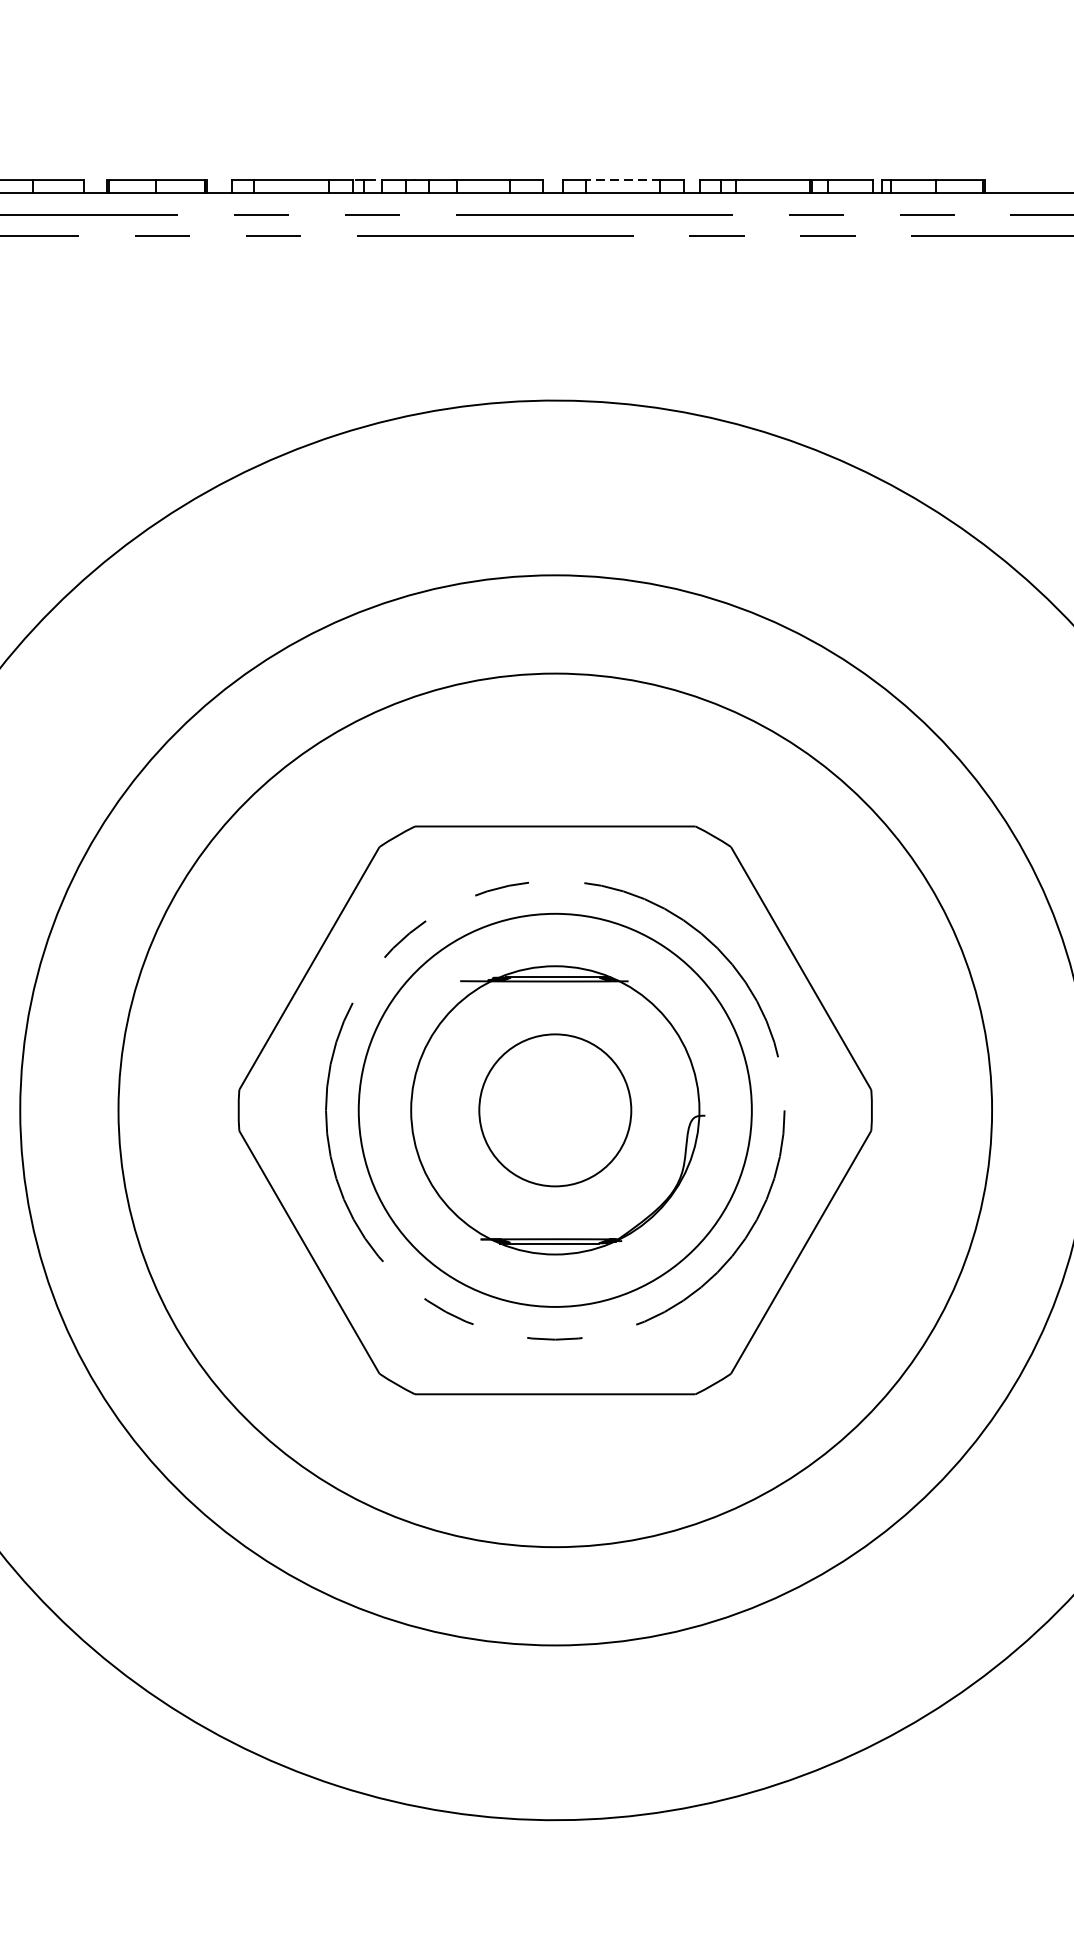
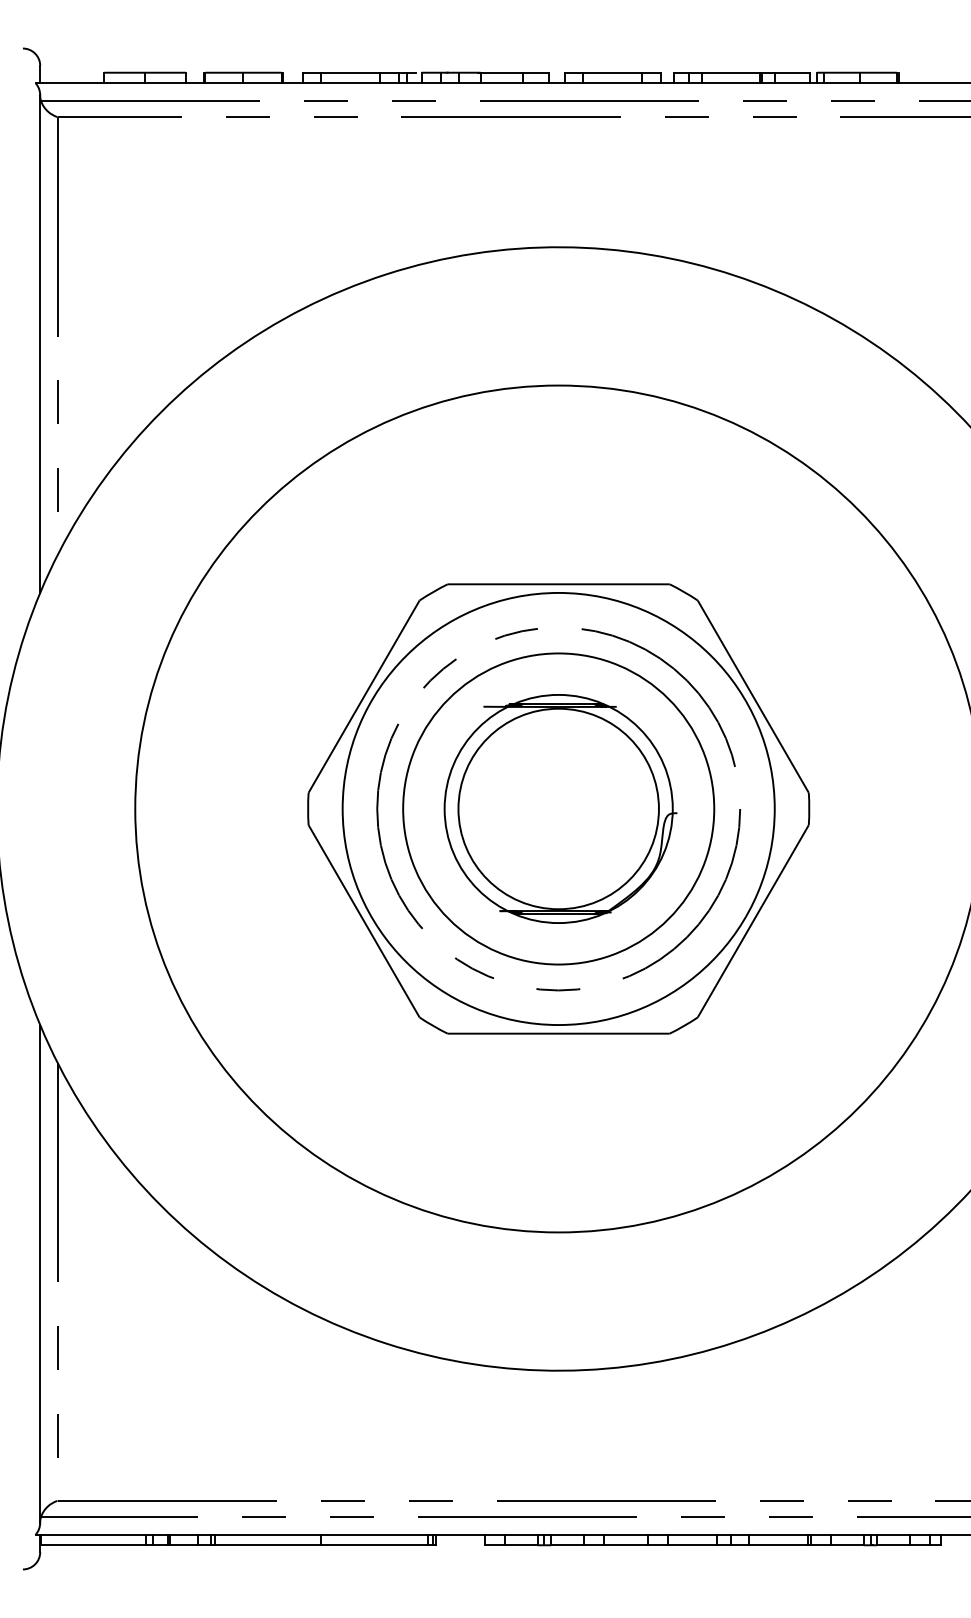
line: (623, 179) -> (612, 72), dashed -> solid
circle: (555, 1109) -> (558, 808), size x0.62
circle: (555, 1109) -> (558, 808), size x1.67

